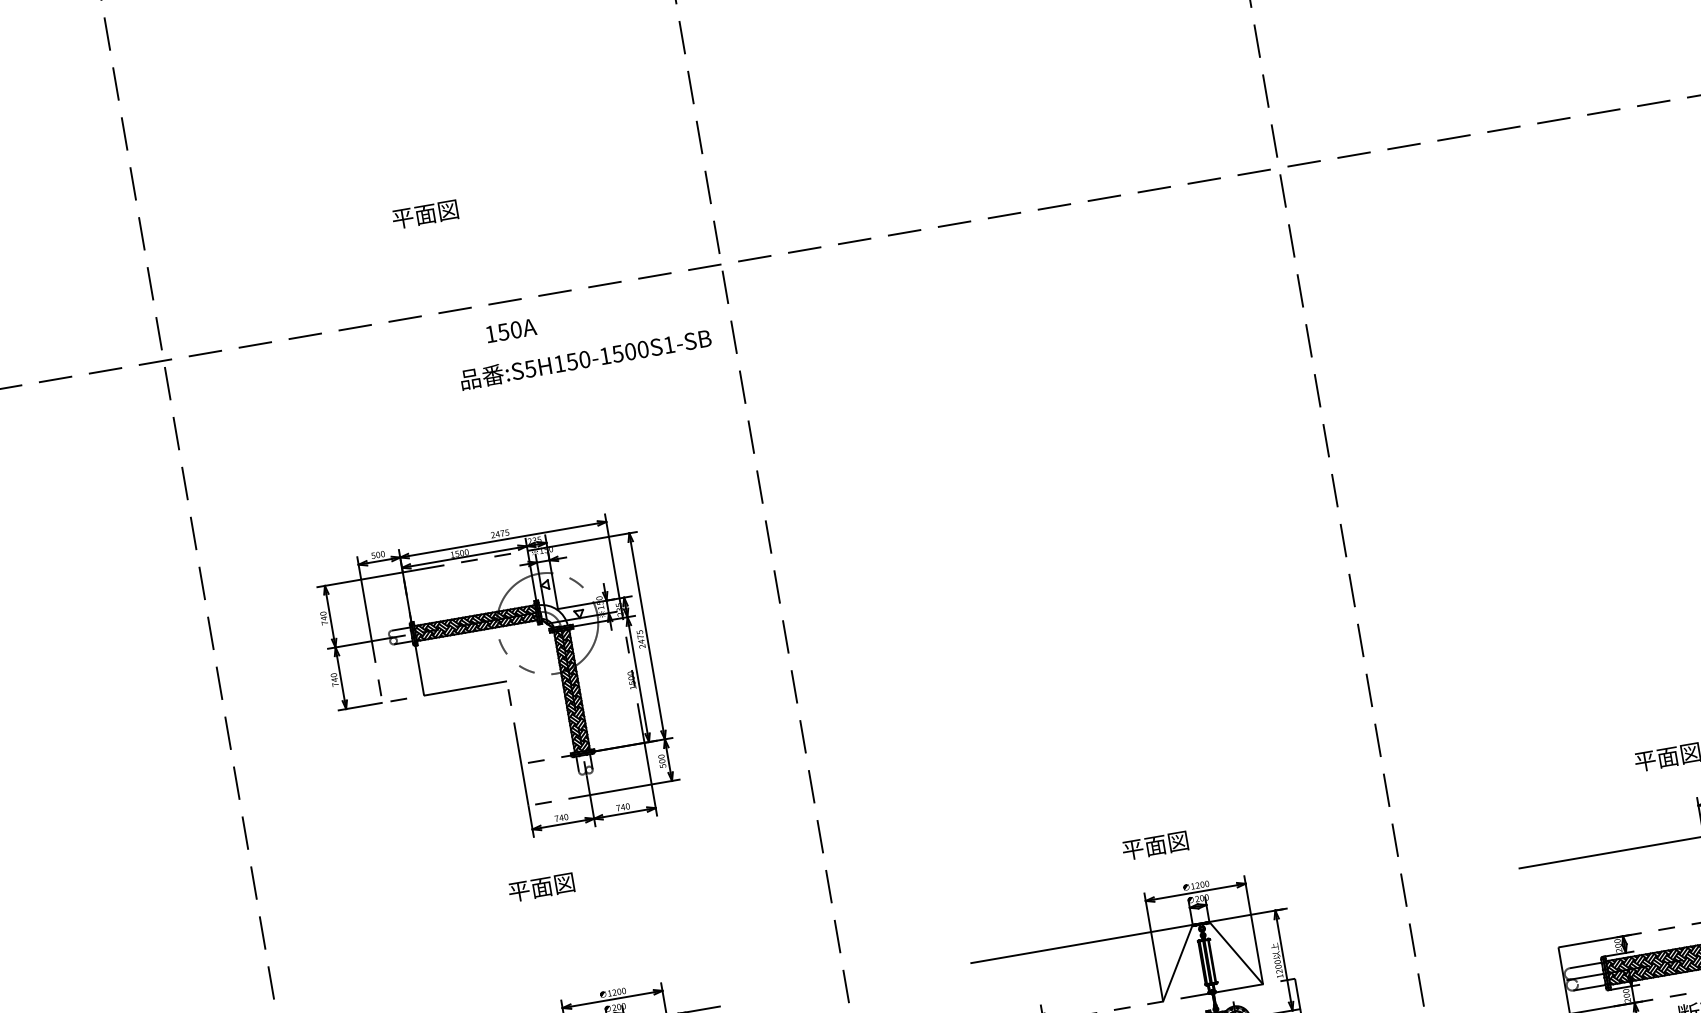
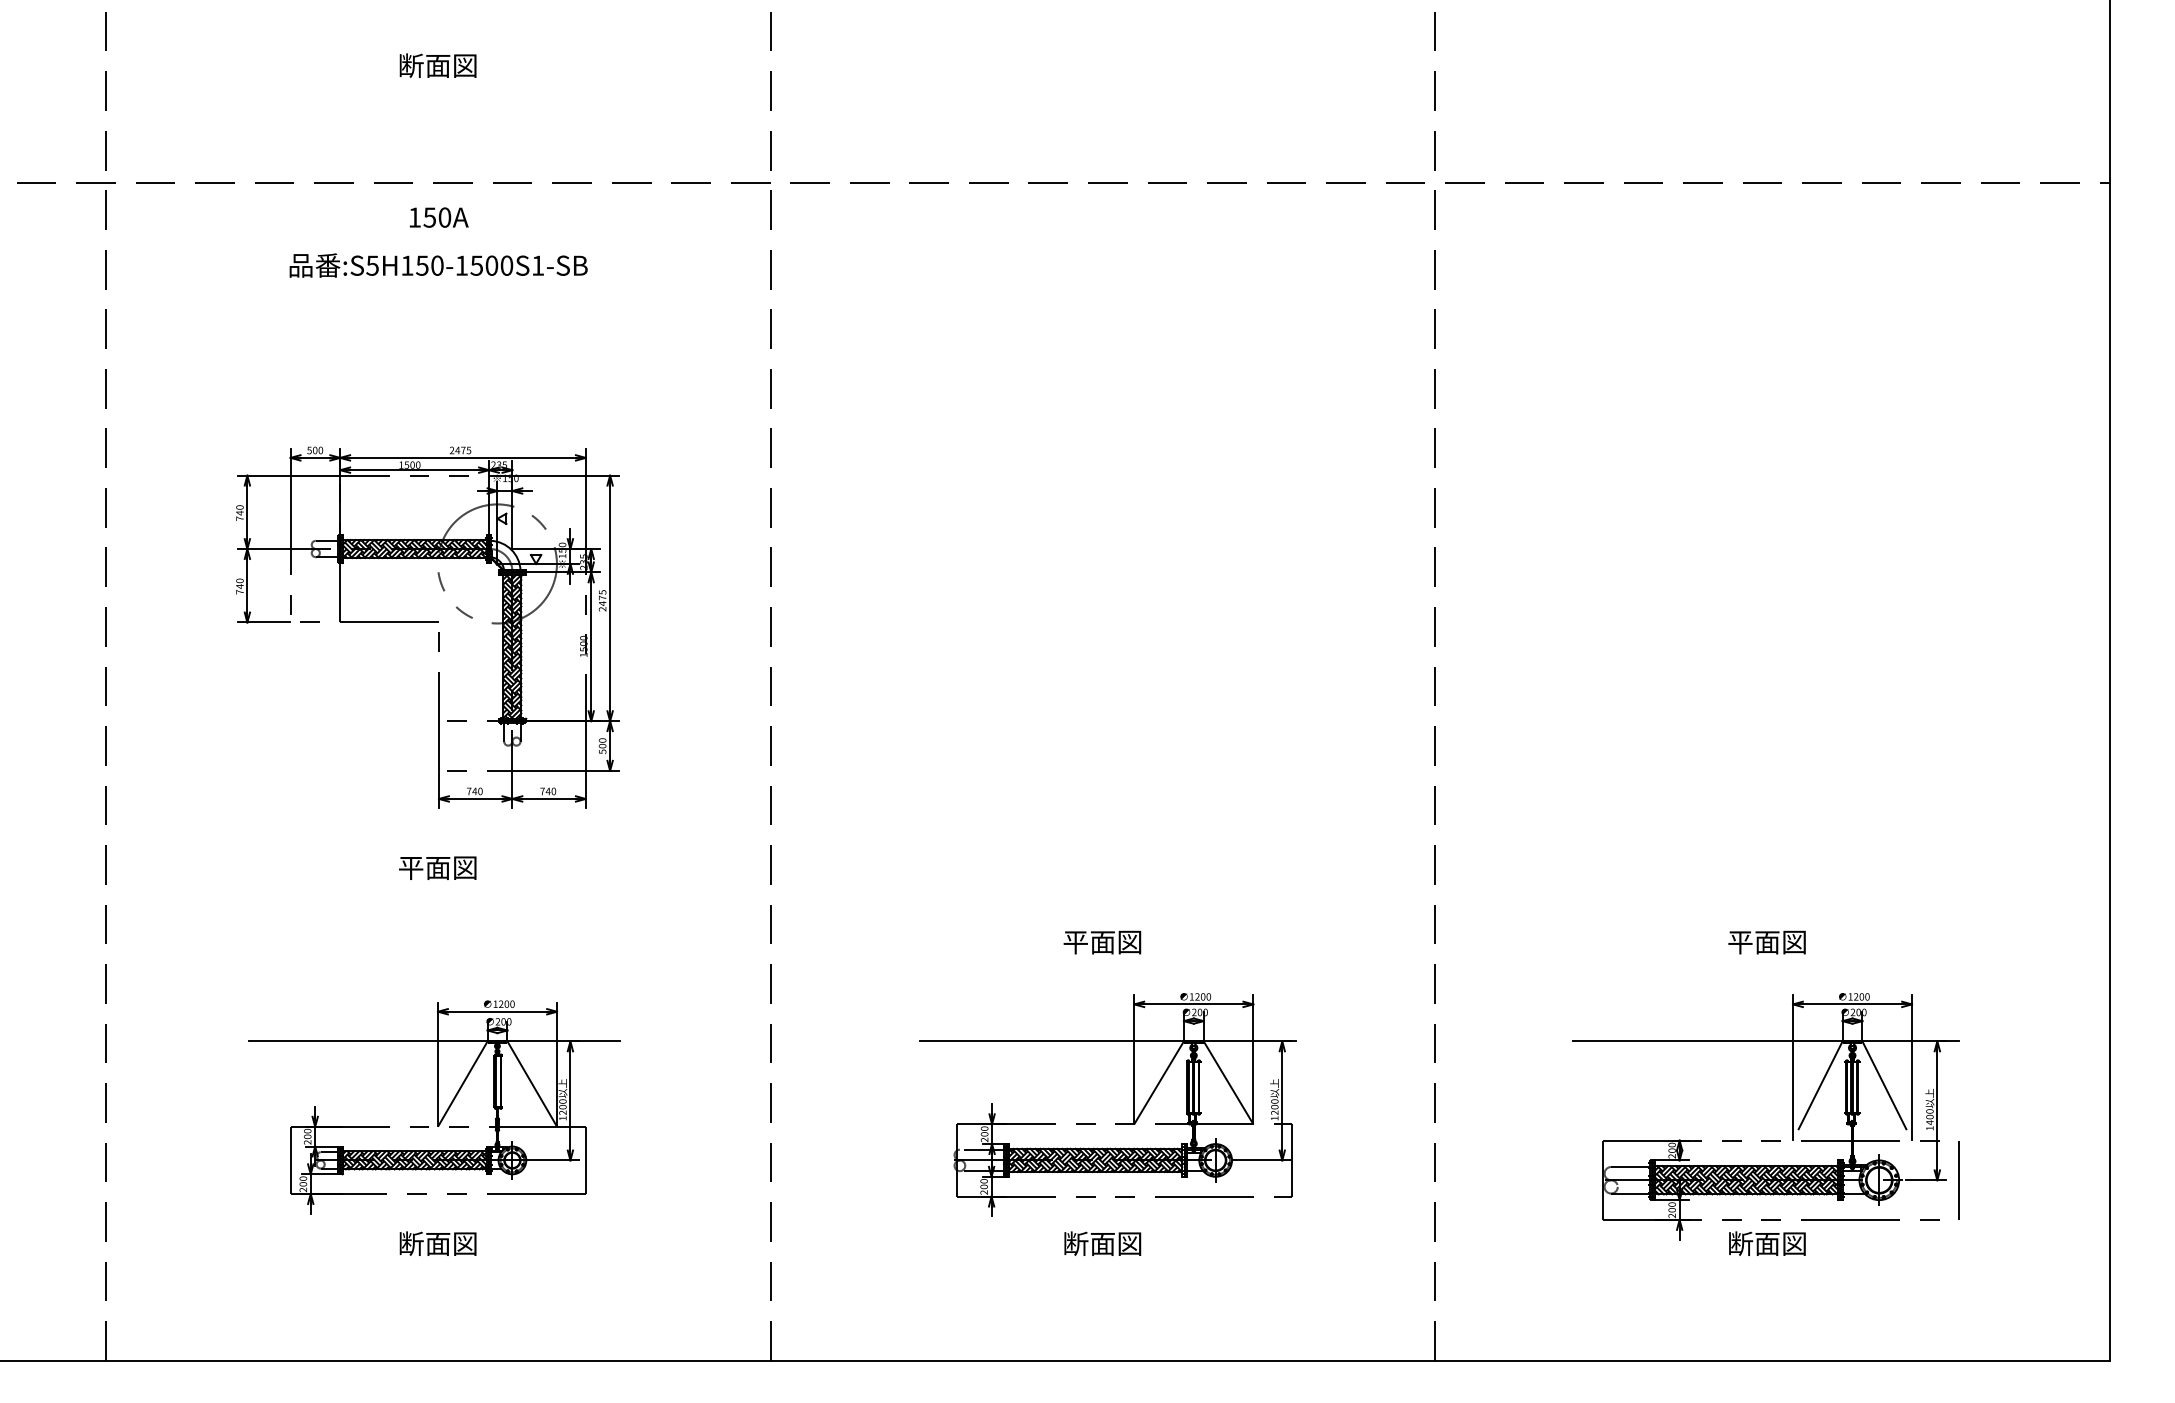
text: (403, 217) -> (411, 65), 平面図 -> 断面図
text: (510, 330) -> (438, 217), moved
text: (585, 359) -> (438, 265), moved
text: (1155, 845) -> (1102, 942), moved

